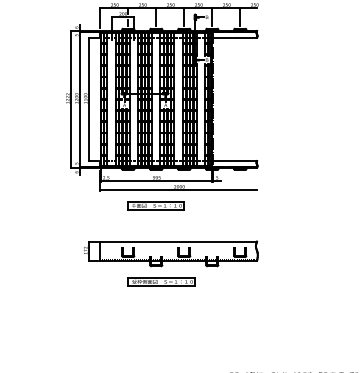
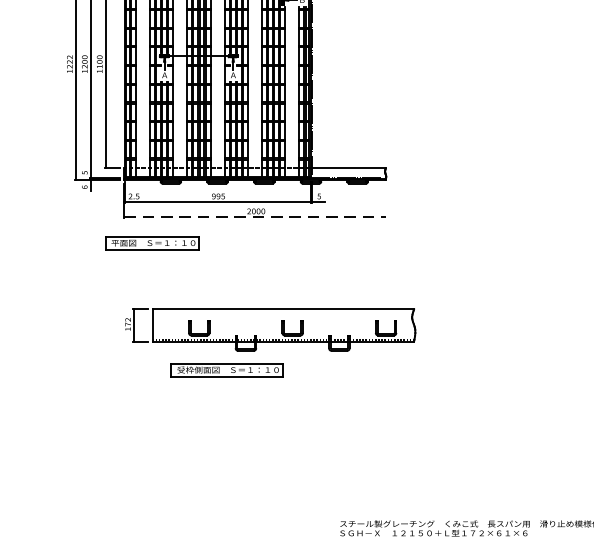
line: (179, 190) -> (256, 217), solid -> dashed
part: (155, 205) -> (151, 242), moved
part: (171, 253) -> (271, 329), moved

